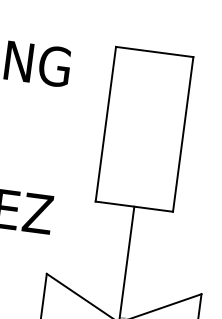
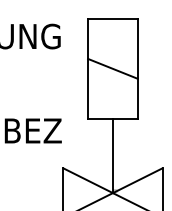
line: (143, 128) -> (112, 68), added

